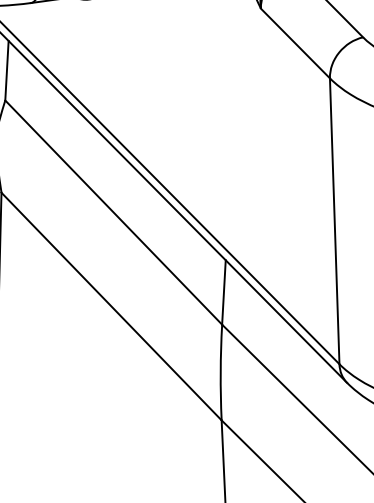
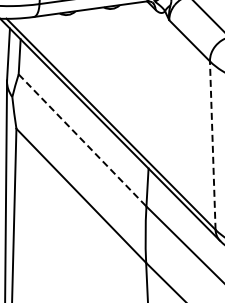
line: (113, 212) -> (82, 140), solid -> dashed
line: (334, 221) -> (212, 145), solid -> dashed

